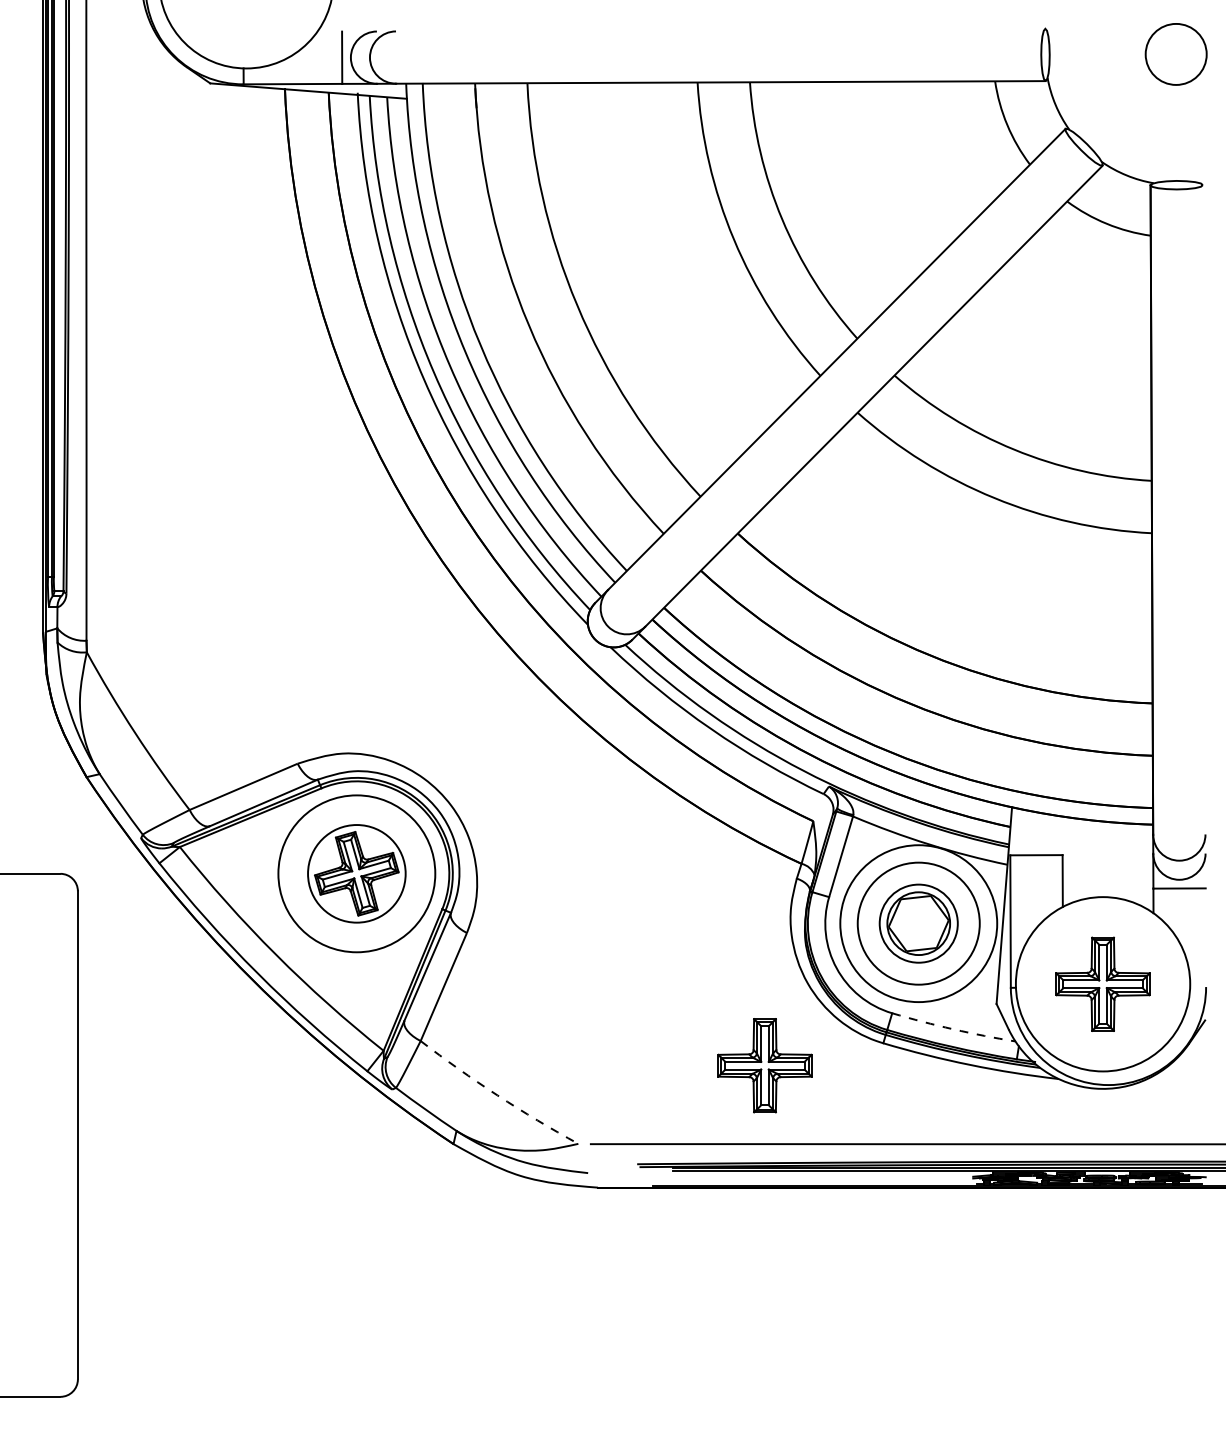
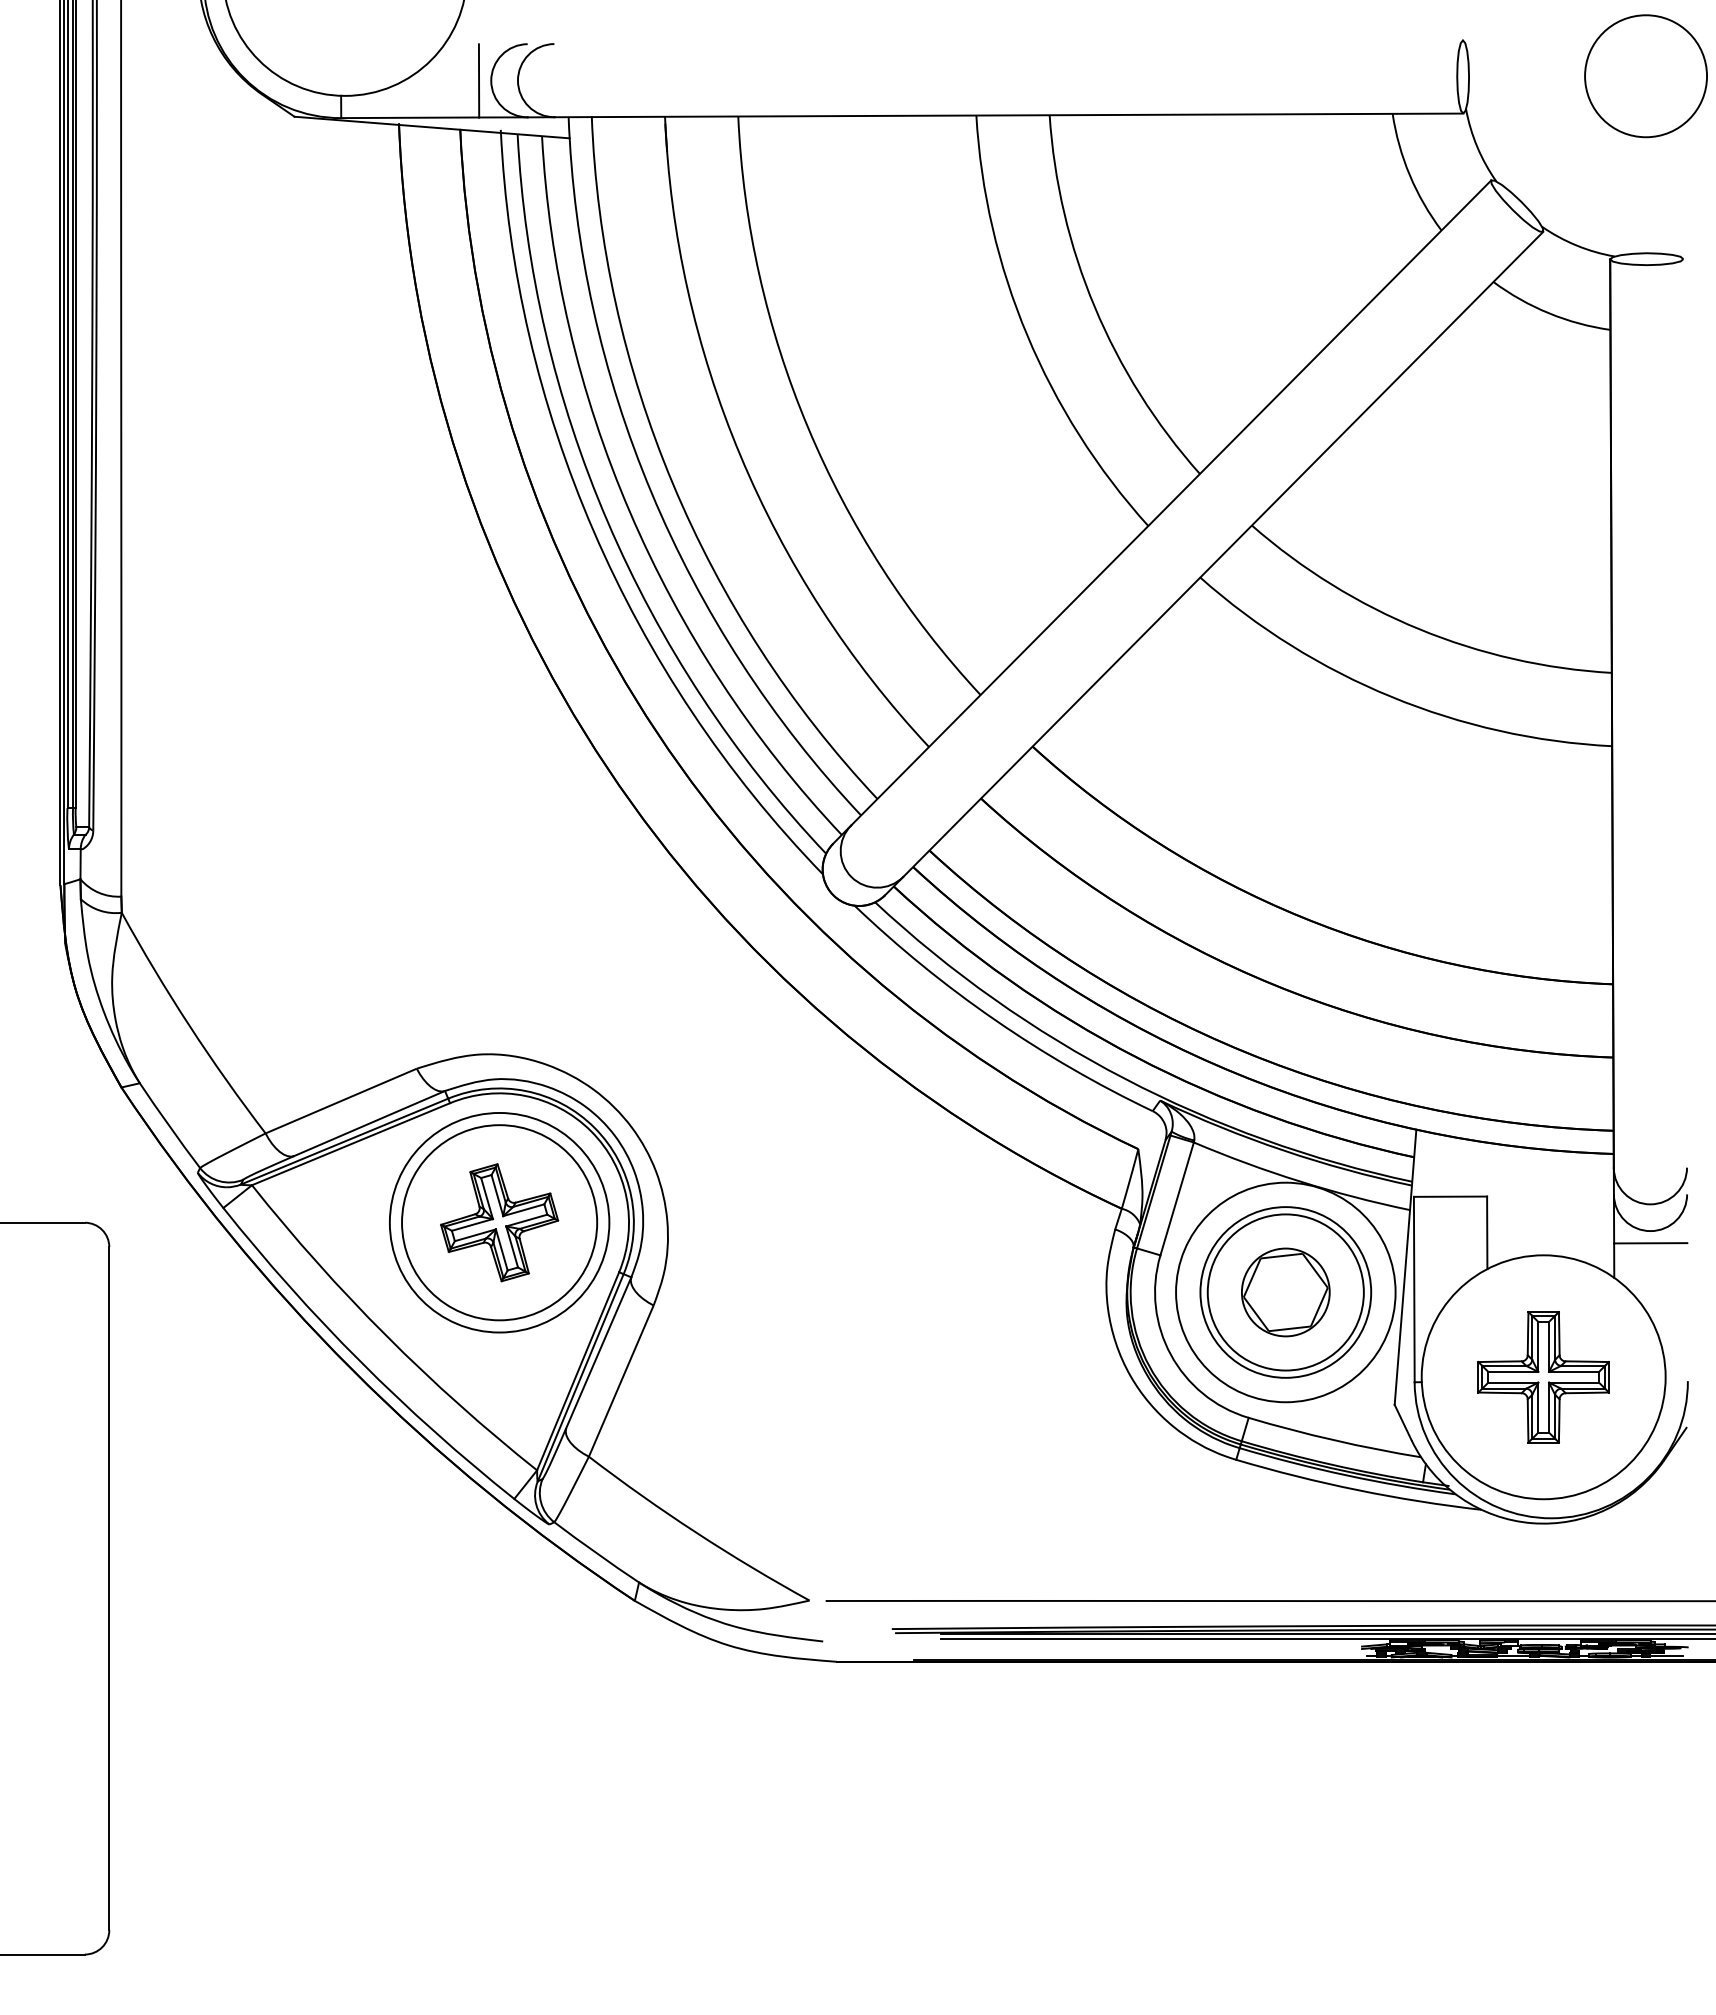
circle: (1176, 54) -> (1646, 76), size x1.43
circle: (356, 873) -> (499, 1222), size x1.43
circle: (918, 923) -> (1285, 1292), size x1.43
arc: (953, 1029) -> (1334, 1440), dashed -> solid
part: (764, 1065) -> (1070, 1491), removed
arc: (497, 1095) -> (696, 1532), dashed -> solid

